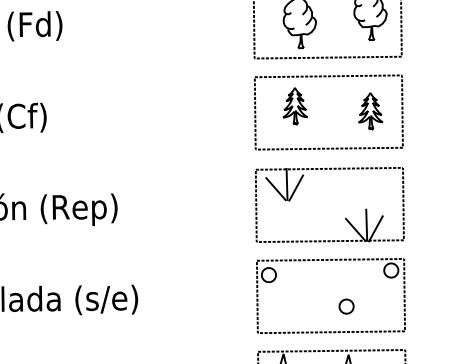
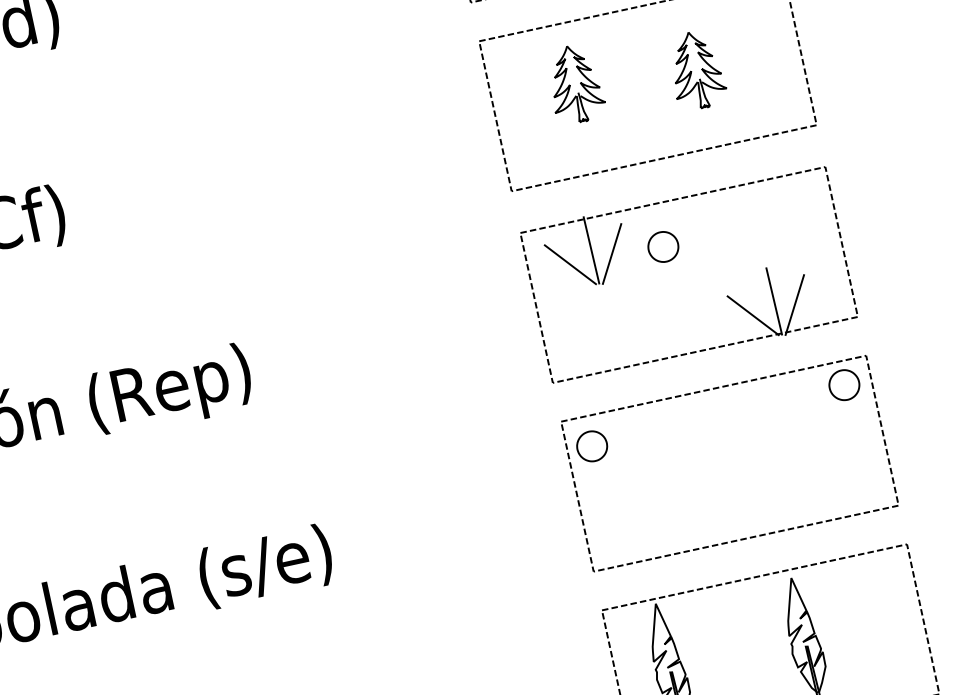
part: (370, 111) -> (696, 71), moved
part: (346, 306) -> (663, 246), moved

